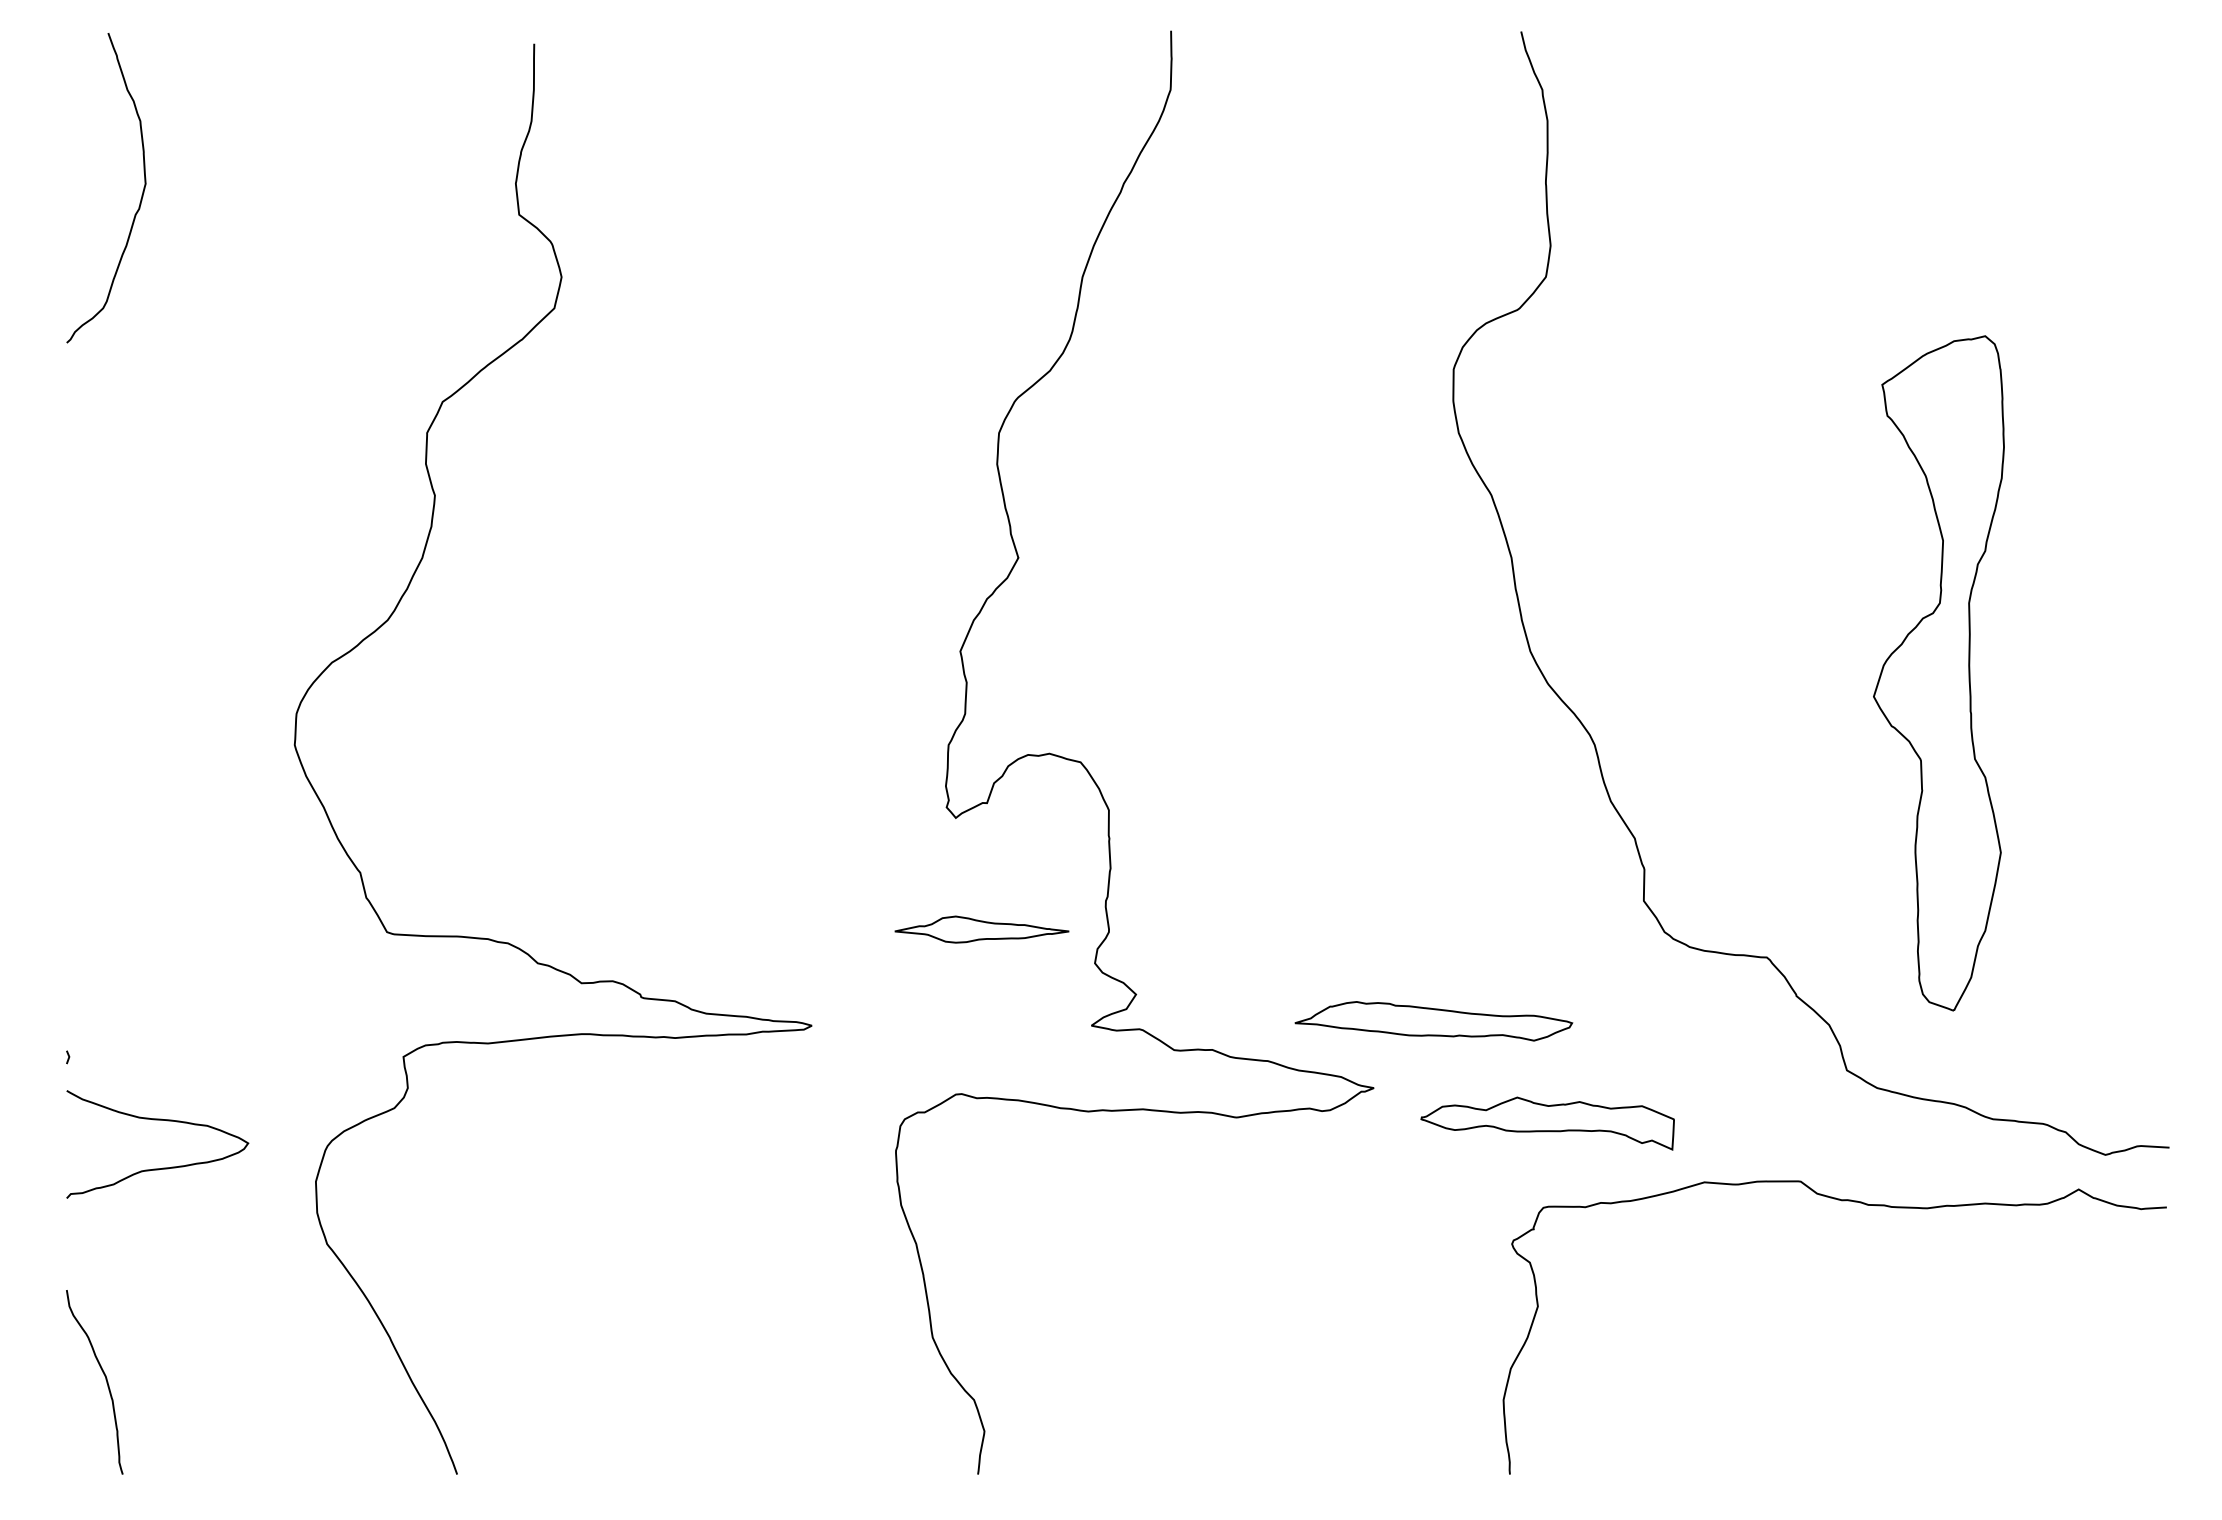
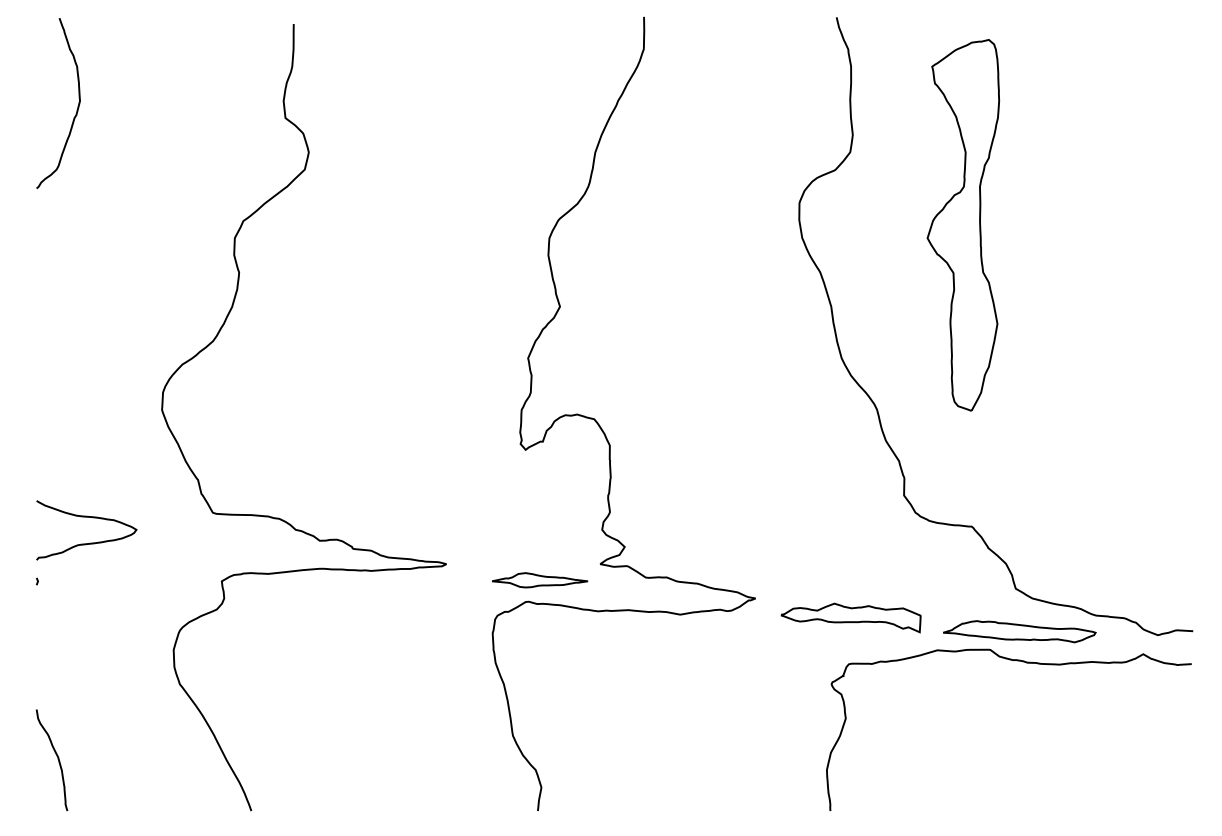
part: (1939, 673) -> (963, 225), moved
part: (982, 929) -> (540, 580), moved
part: (1433, 1020) -> (1019, 631), moved
curve: (162, 1166) -> (89, 542), moved

